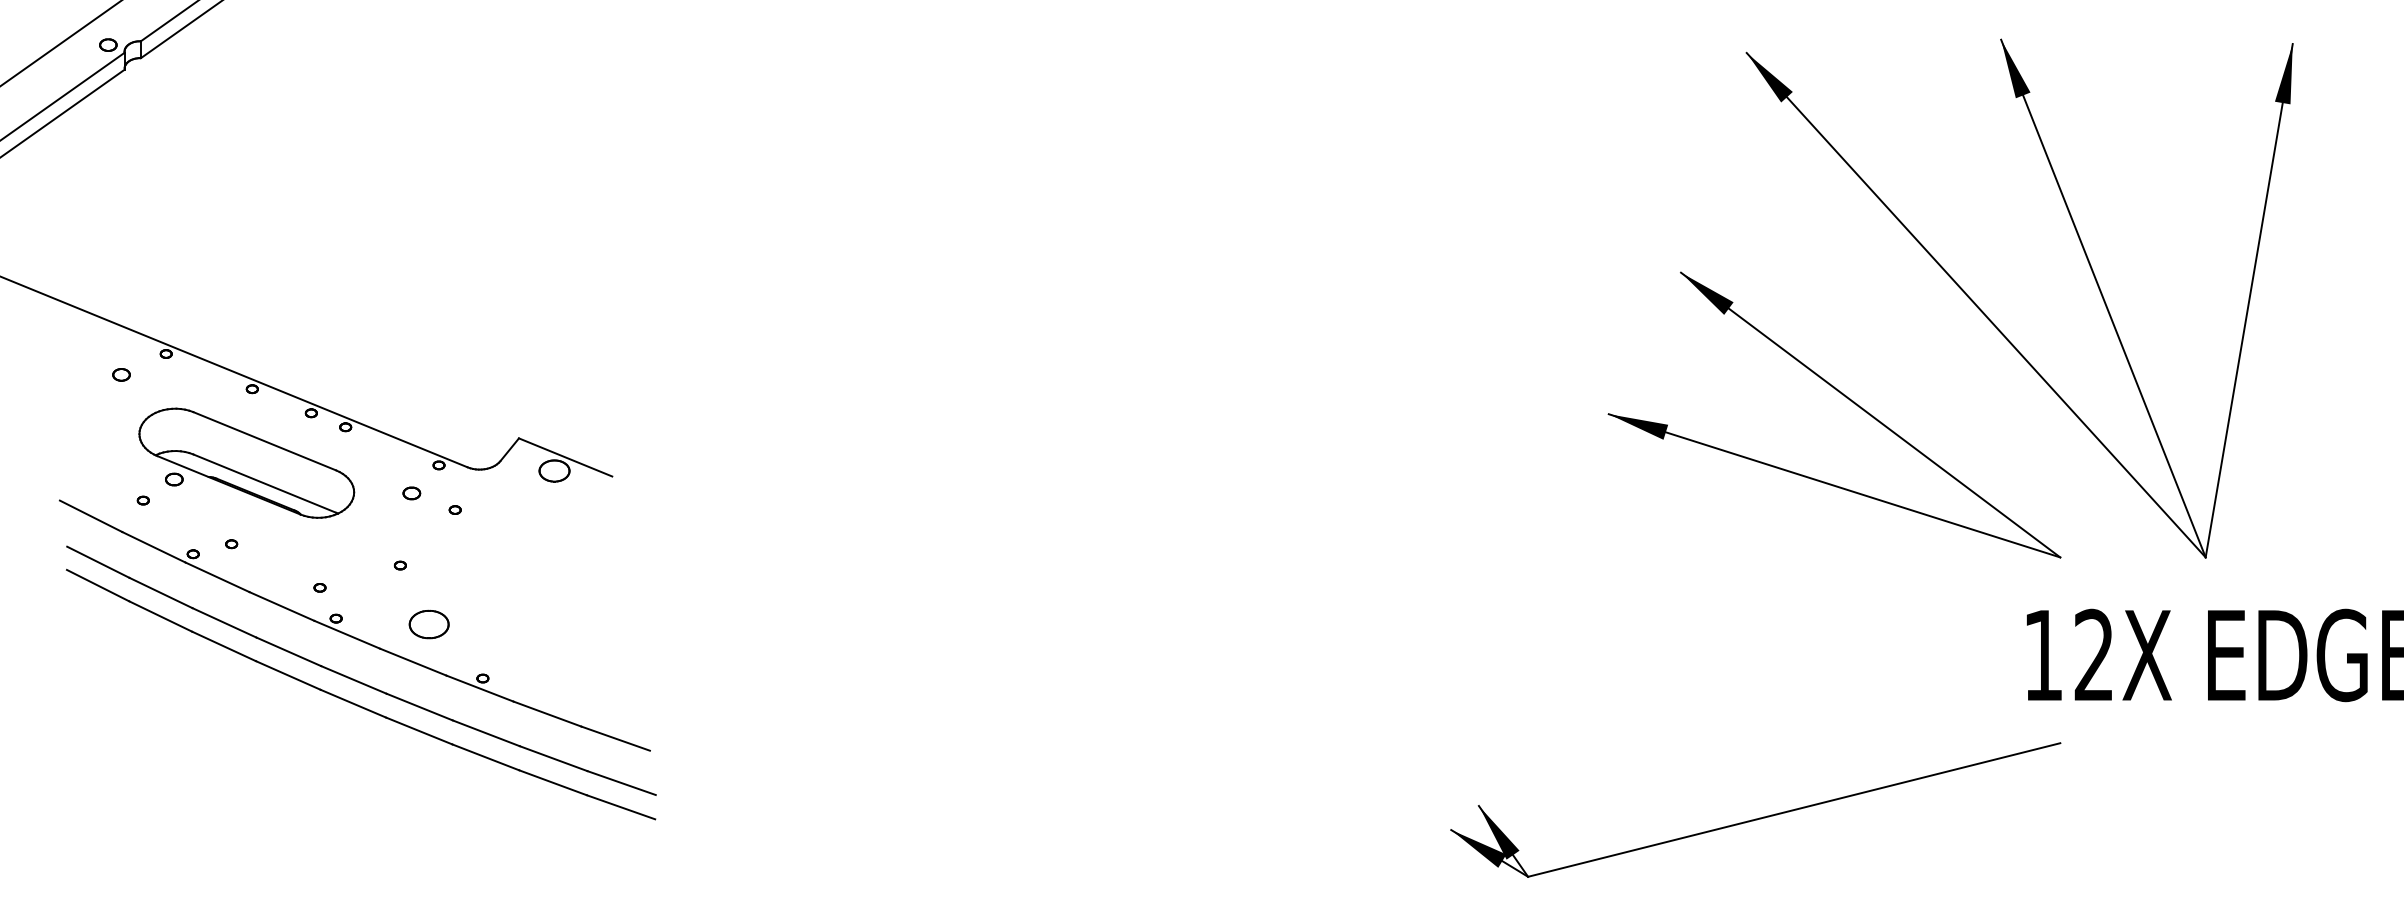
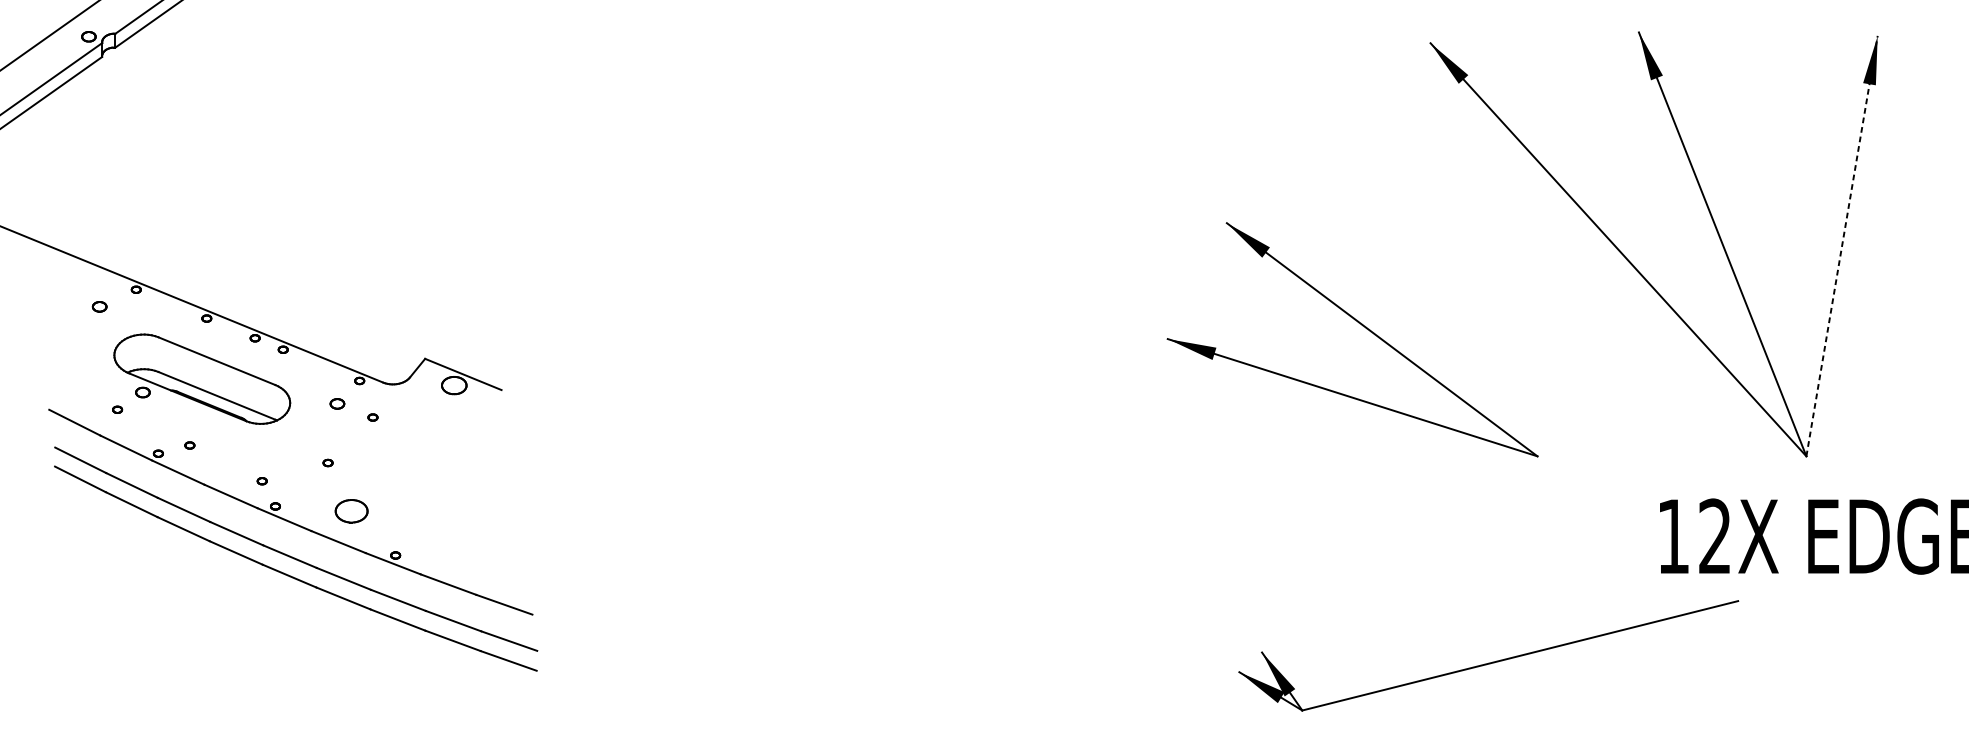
line: (2249, 300) -> (1842, 245), solid -> dashed
part: (1846, 398) -> (1362, 326), moved
part: (1759, 817) -> (1491, 661), moved

